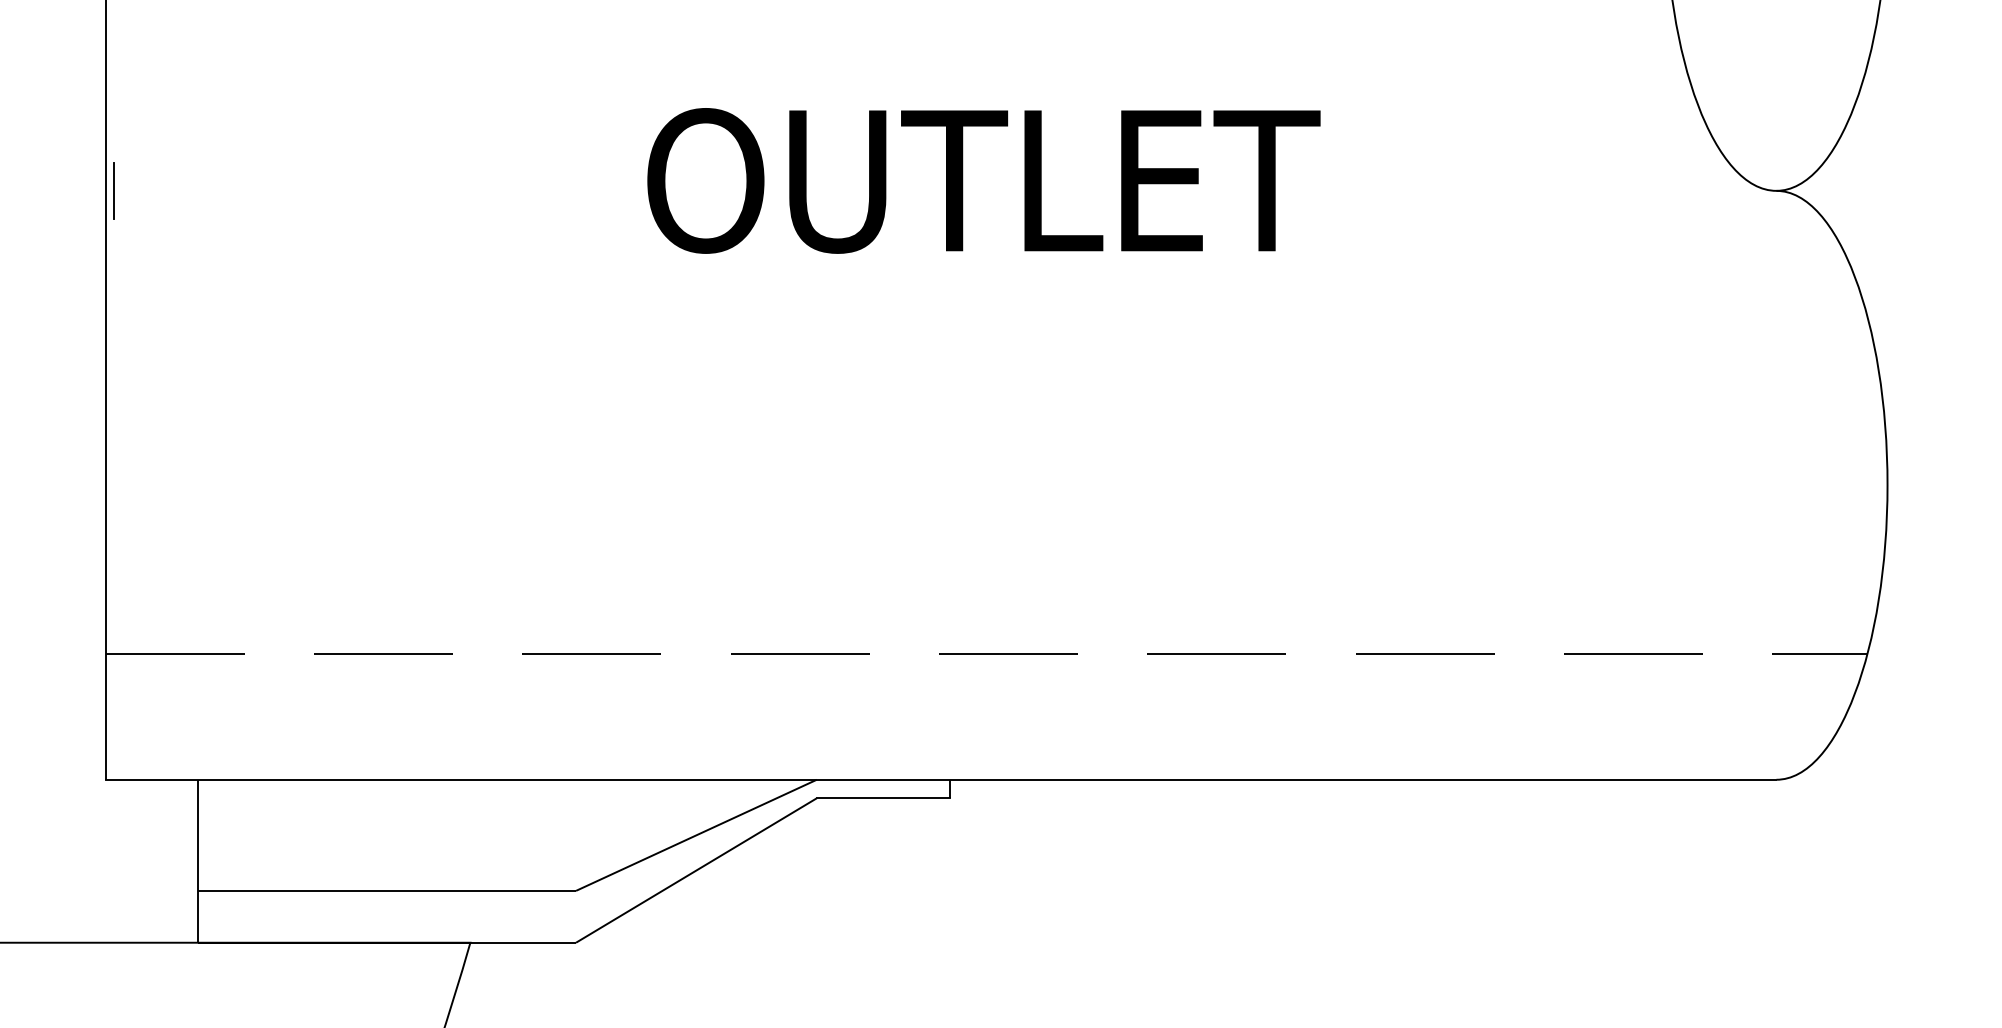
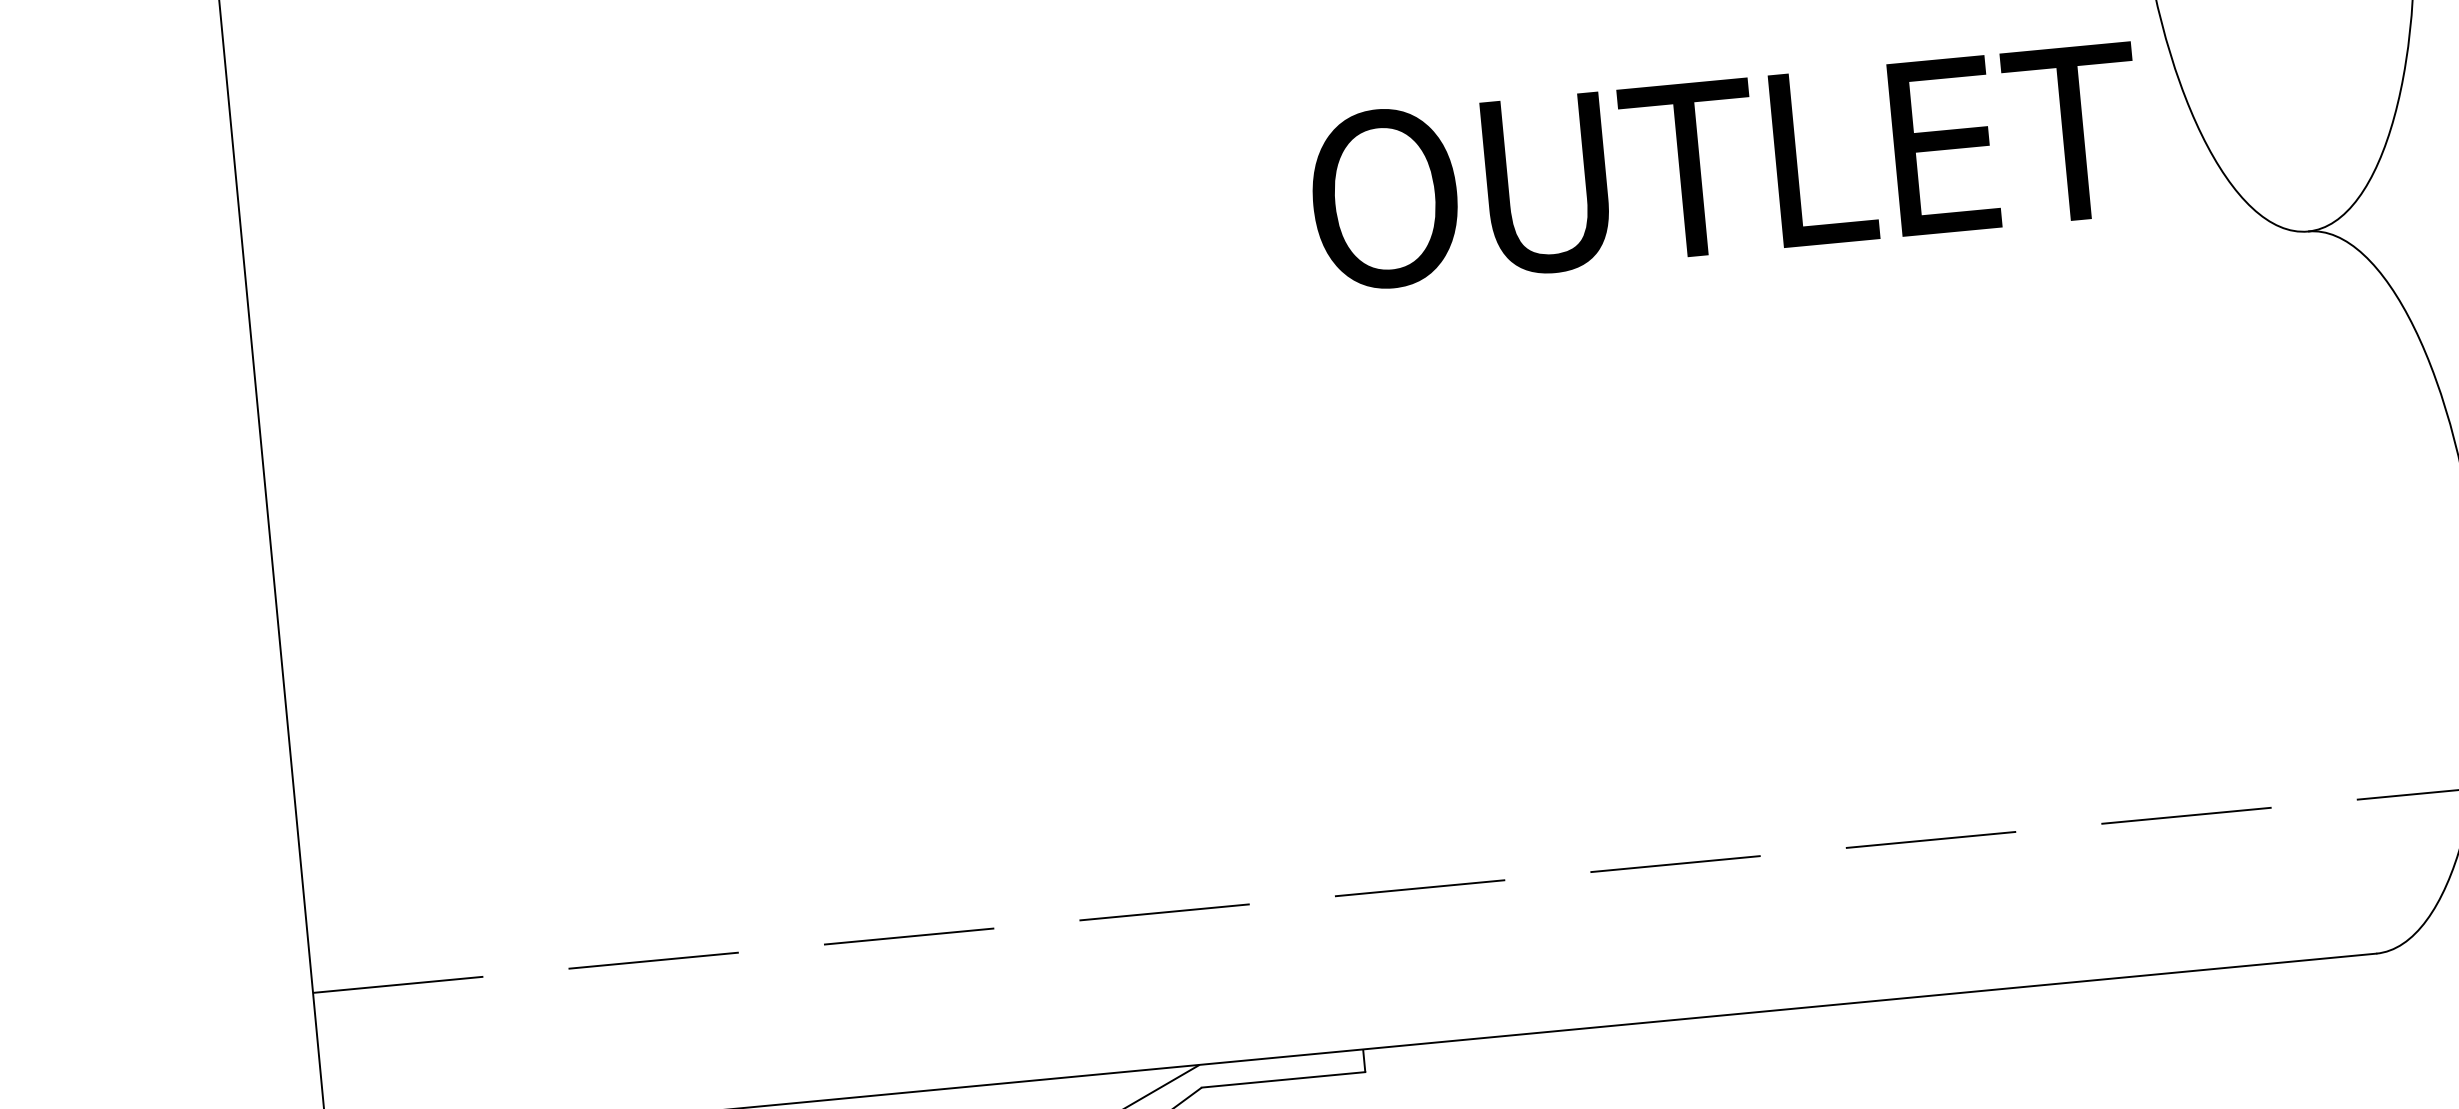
text: (983, 180) -> (1725, 166), moved
line: (114, 190) -> (270, 423), removed

